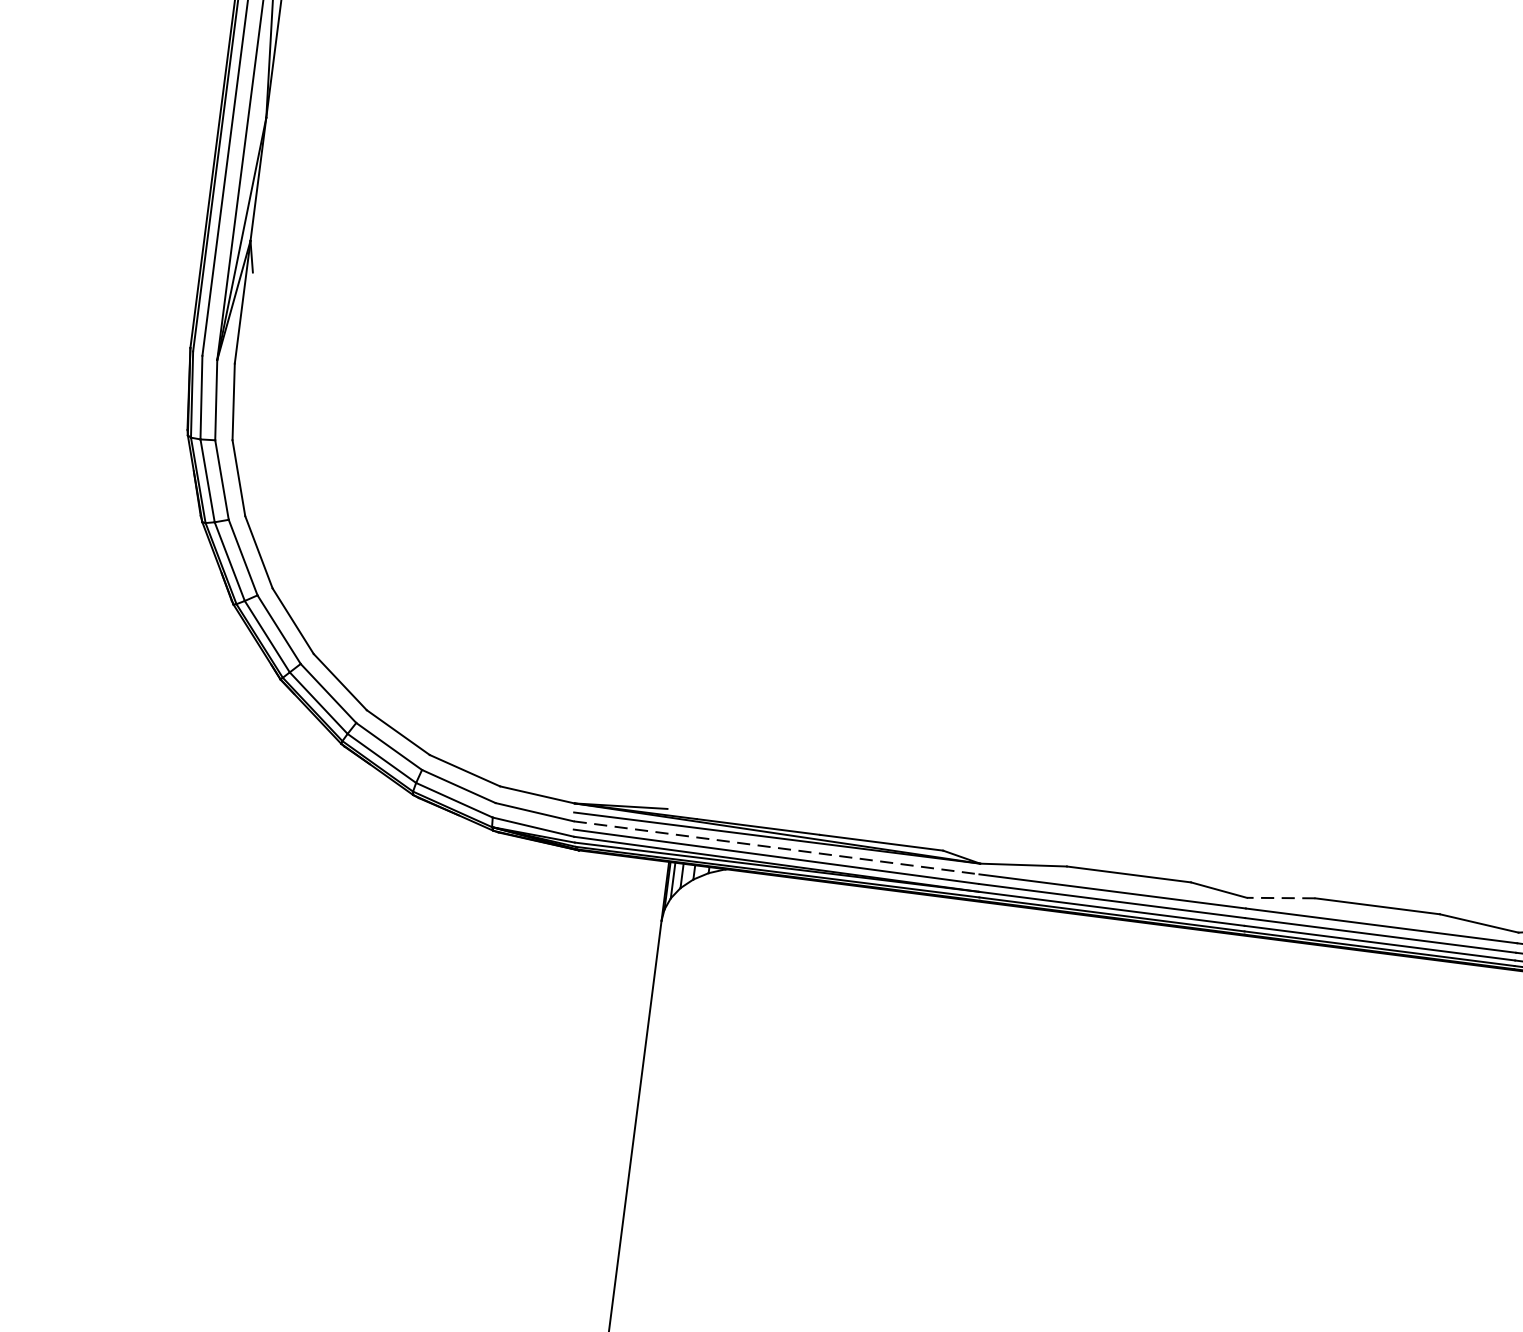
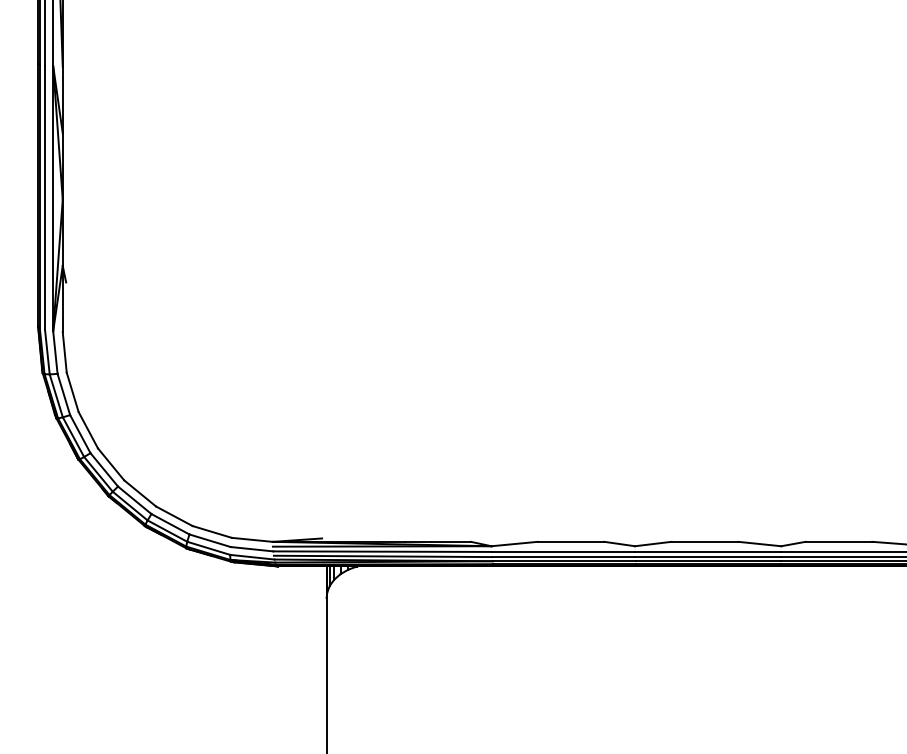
line: (778, 847) -> (383, 551), dashed -> solid
line: (1279, 898) -> (652, 544), dashed -> solid

